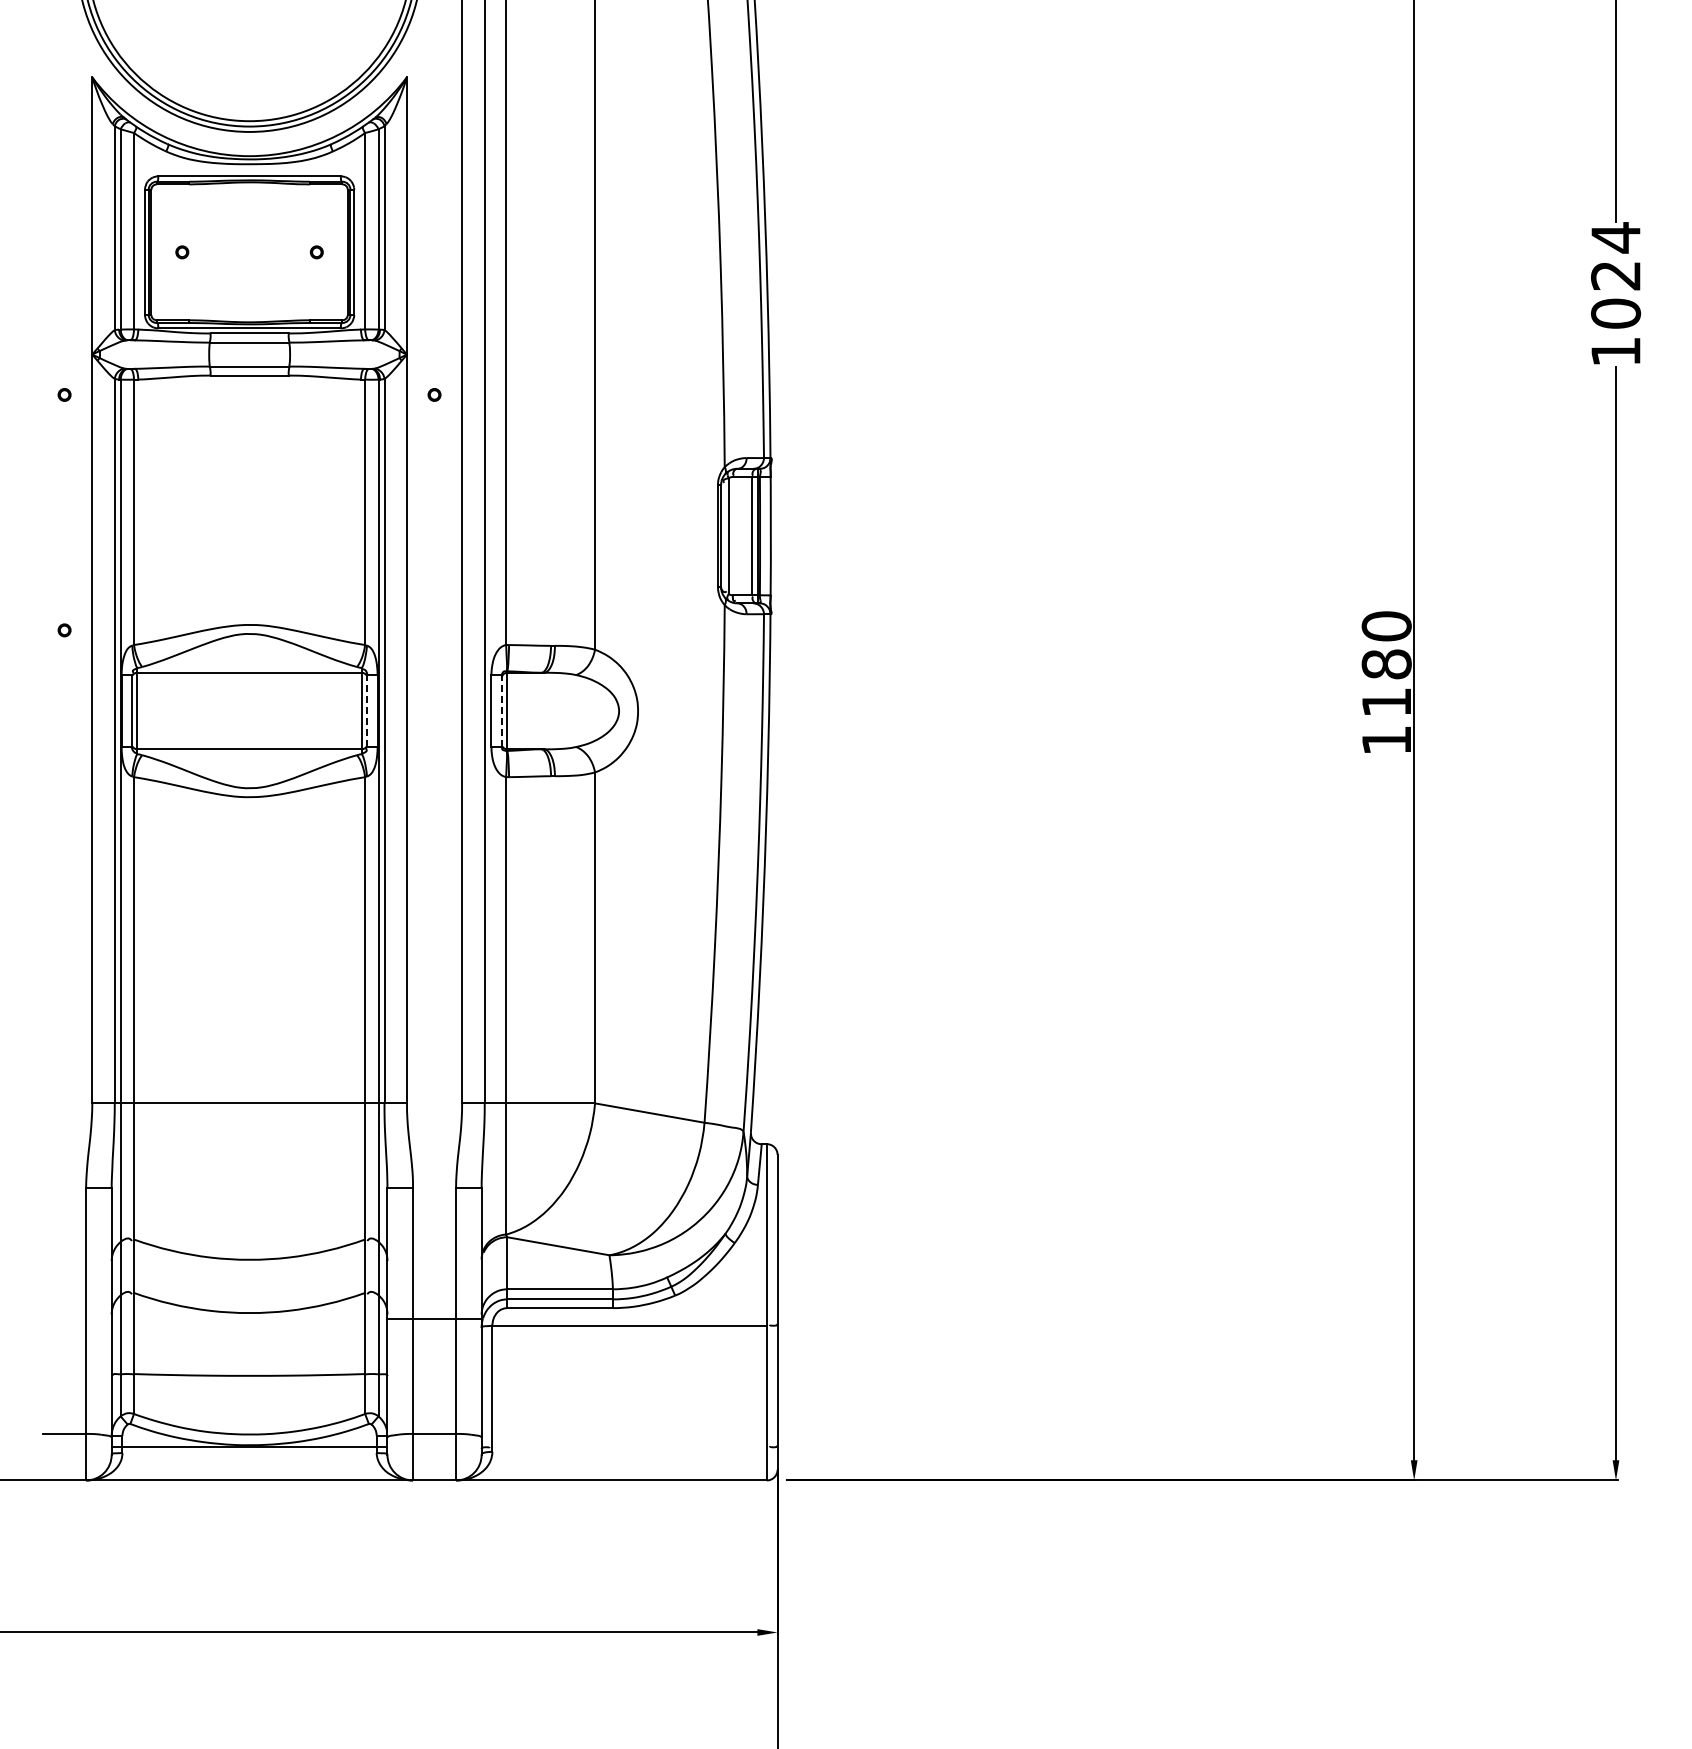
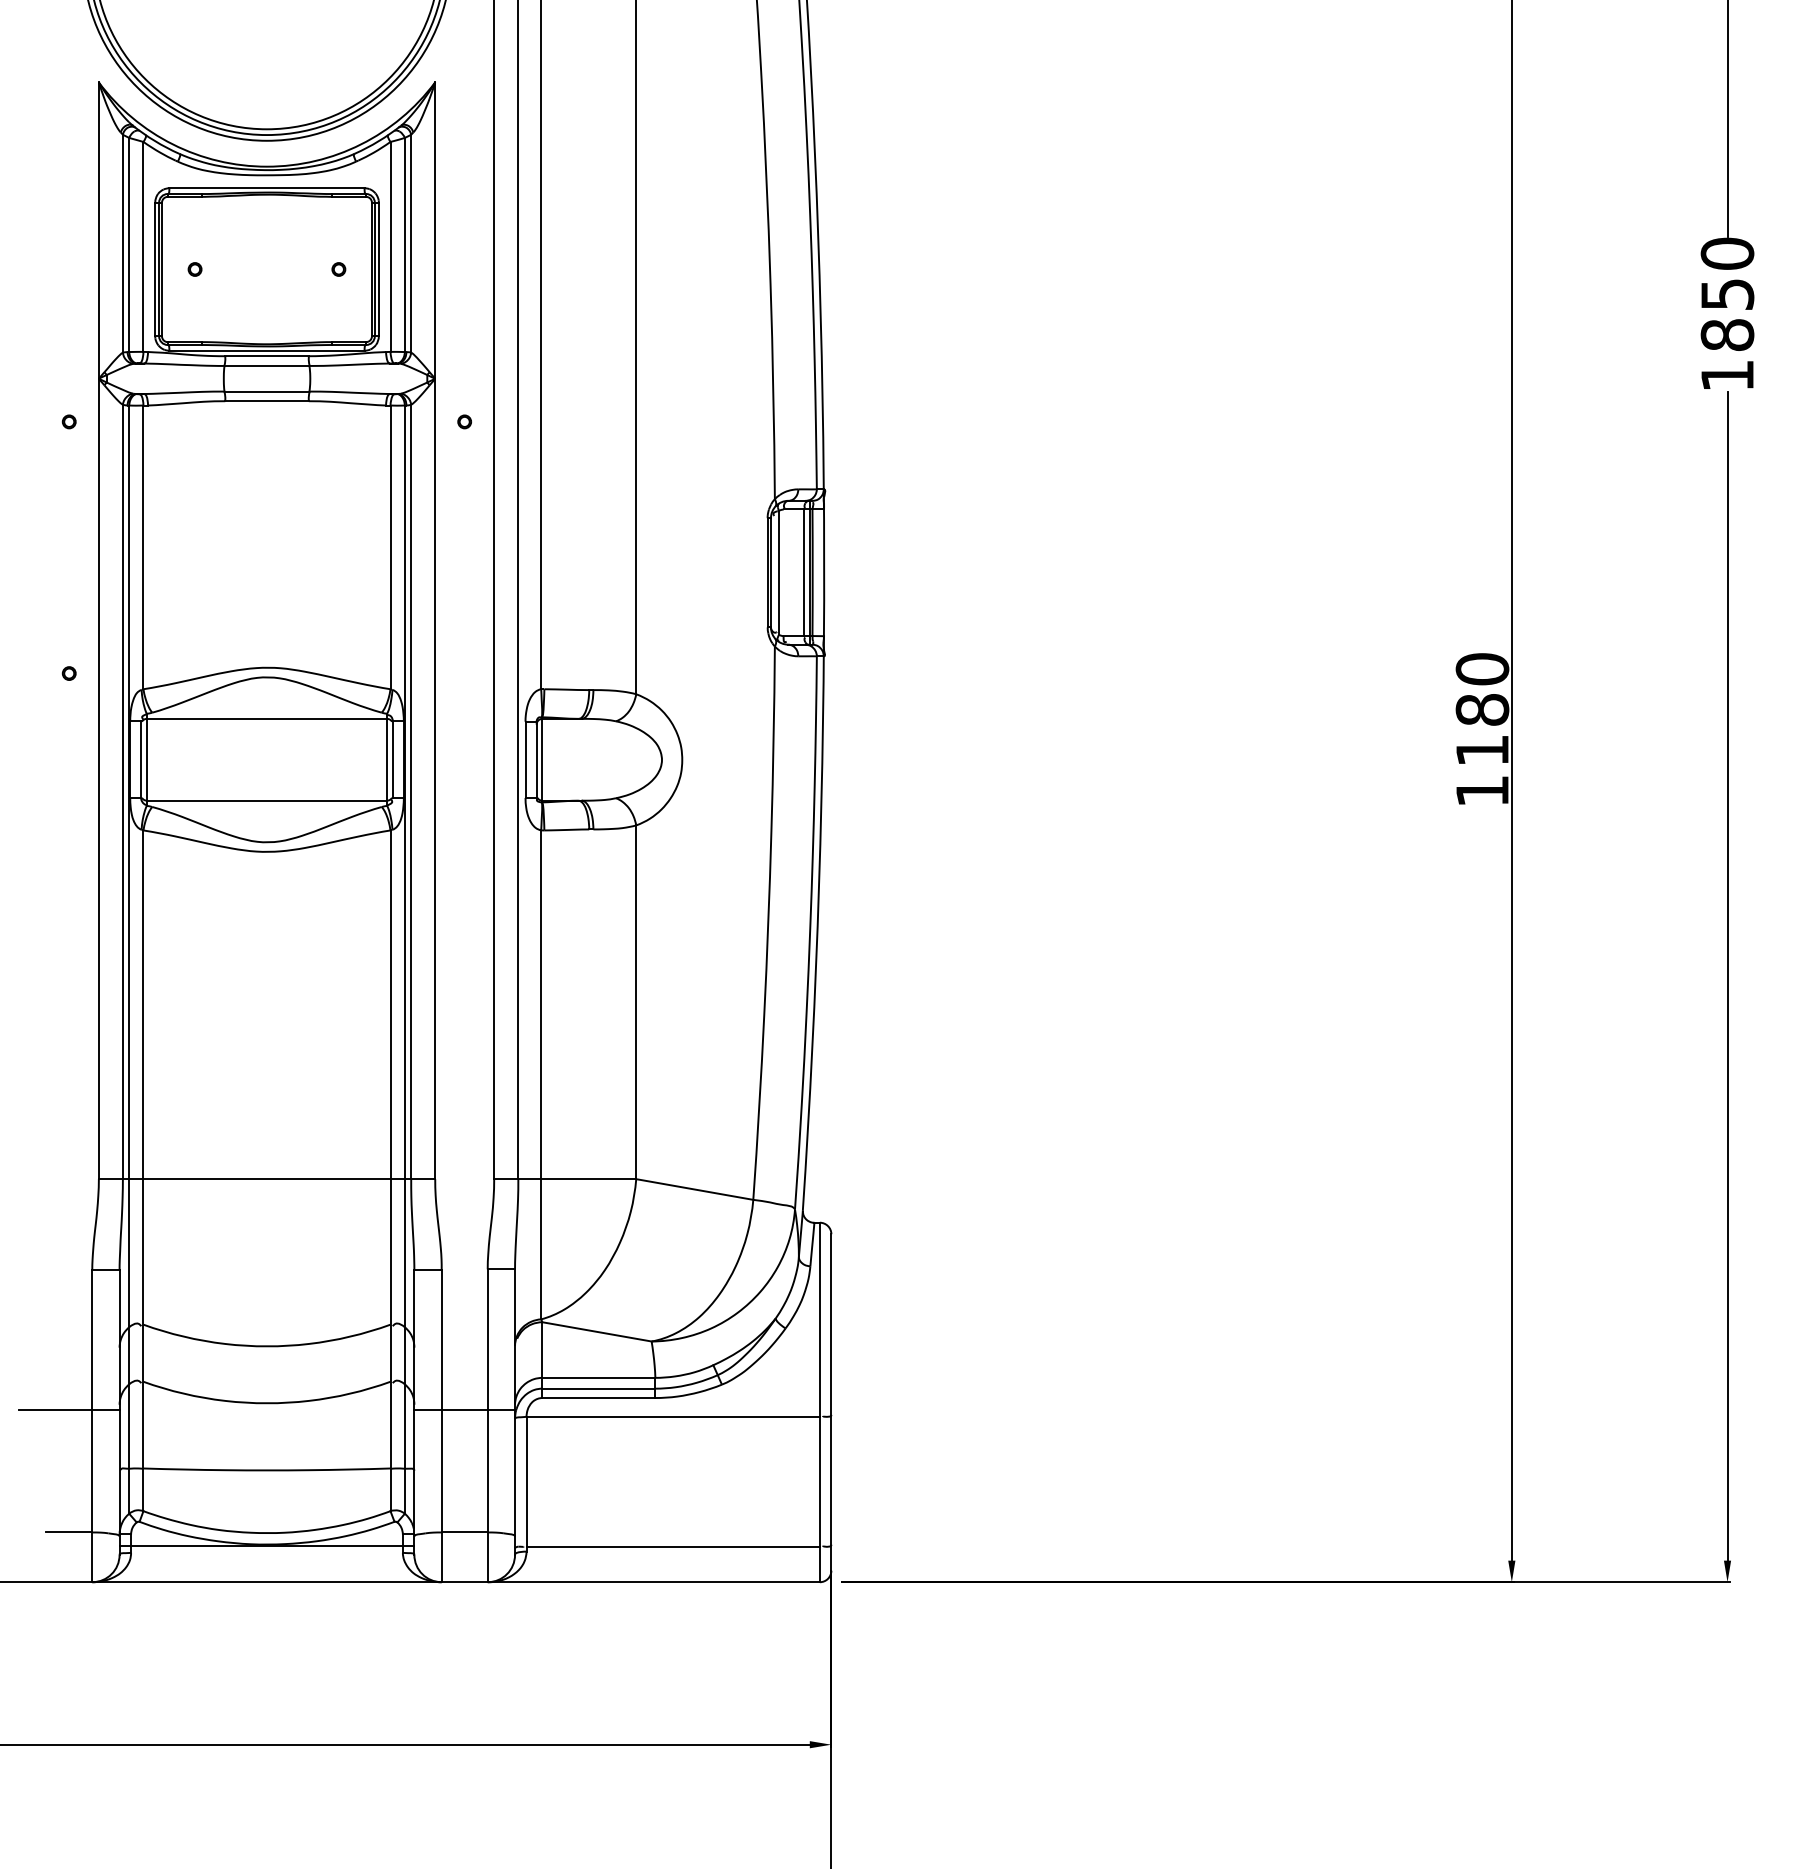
text: (1616, 275) -> (1728, 294), 1024 -> 1850
line: (367, 710) -> (393, 759), dashed -> solid
line: (501, 711) -> (536, 760), dashed -> solid
line: (64, 1319) -> (69, 1410), added
line: (629, 1447) -> (673, 1546), added

